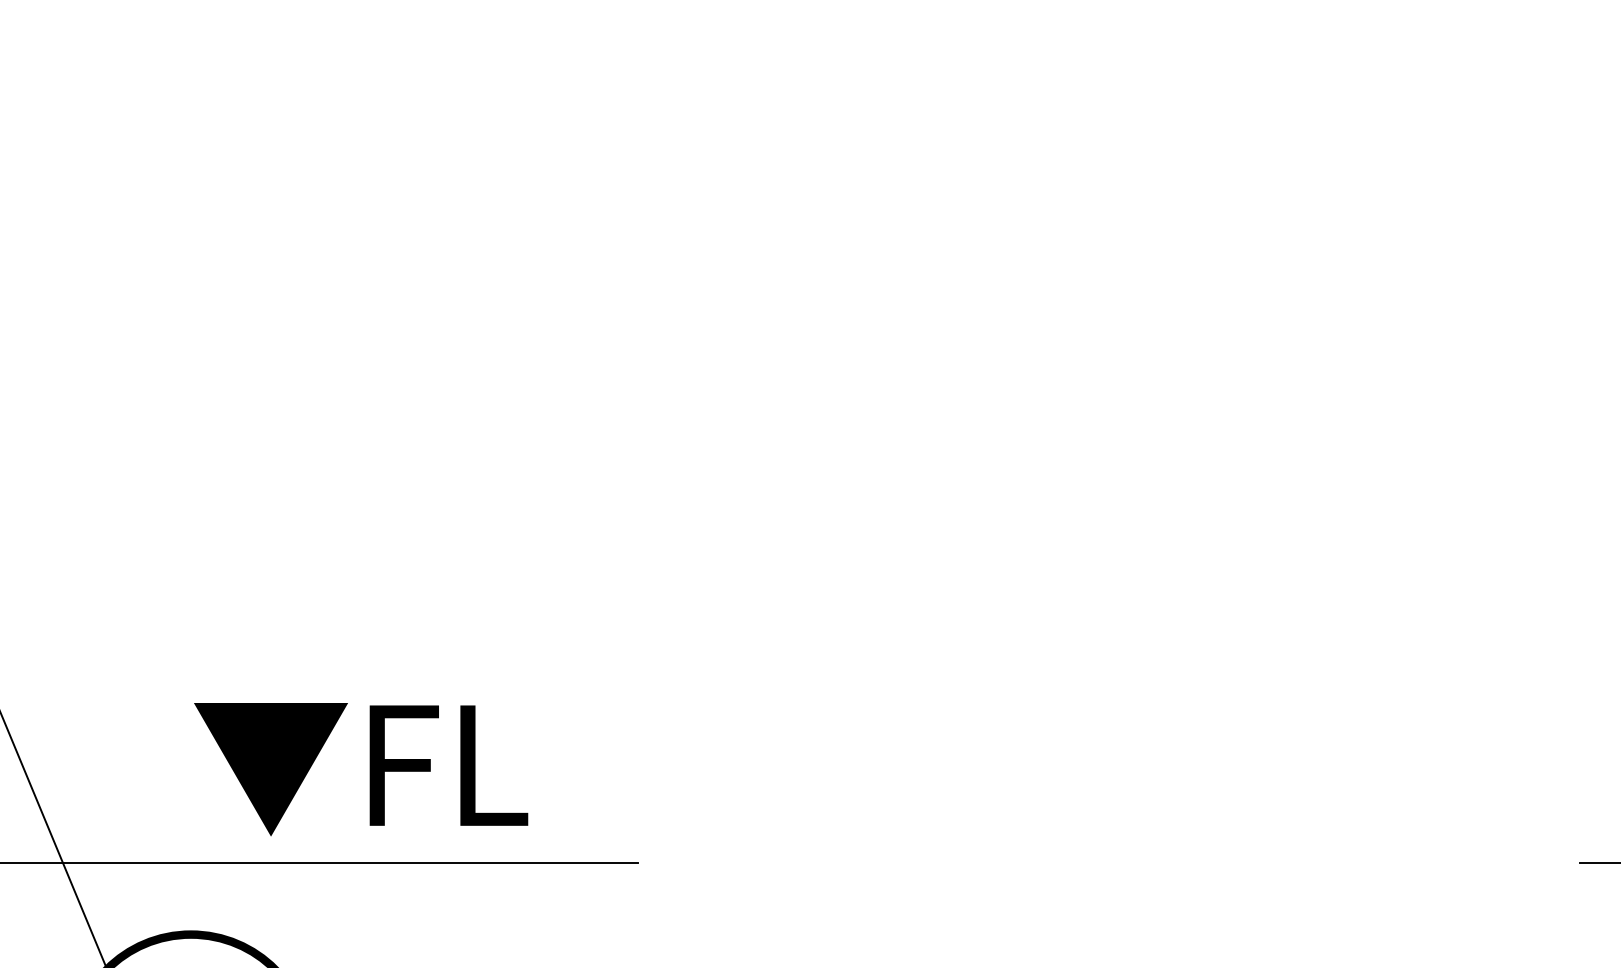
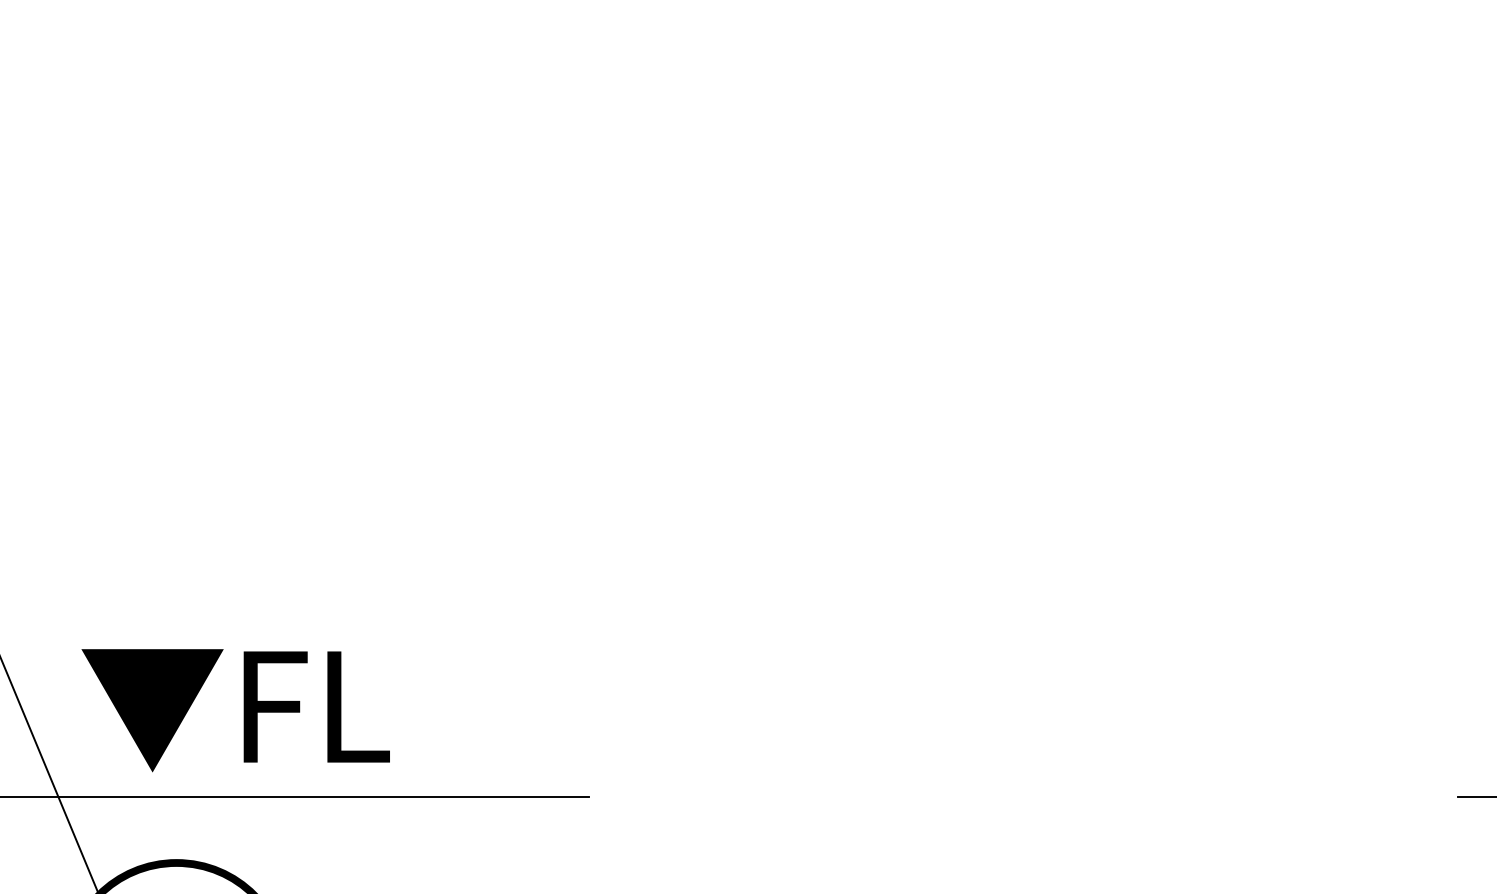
text: (361, 769) -> (236, 710), moved

